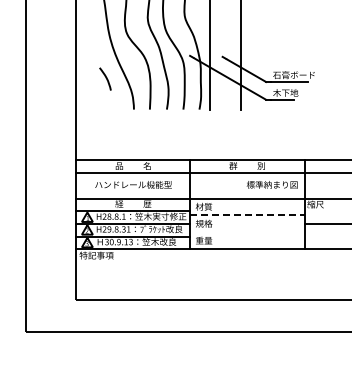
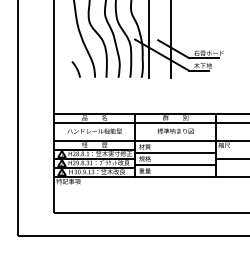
curve: (105, 78) -> (76, 69), moved
text: (271, 184) -> (175, 131), moved
line: (247, 215) -> (175, 153), dashed -> solid
line: (247, 232) -> (175, 165), added

